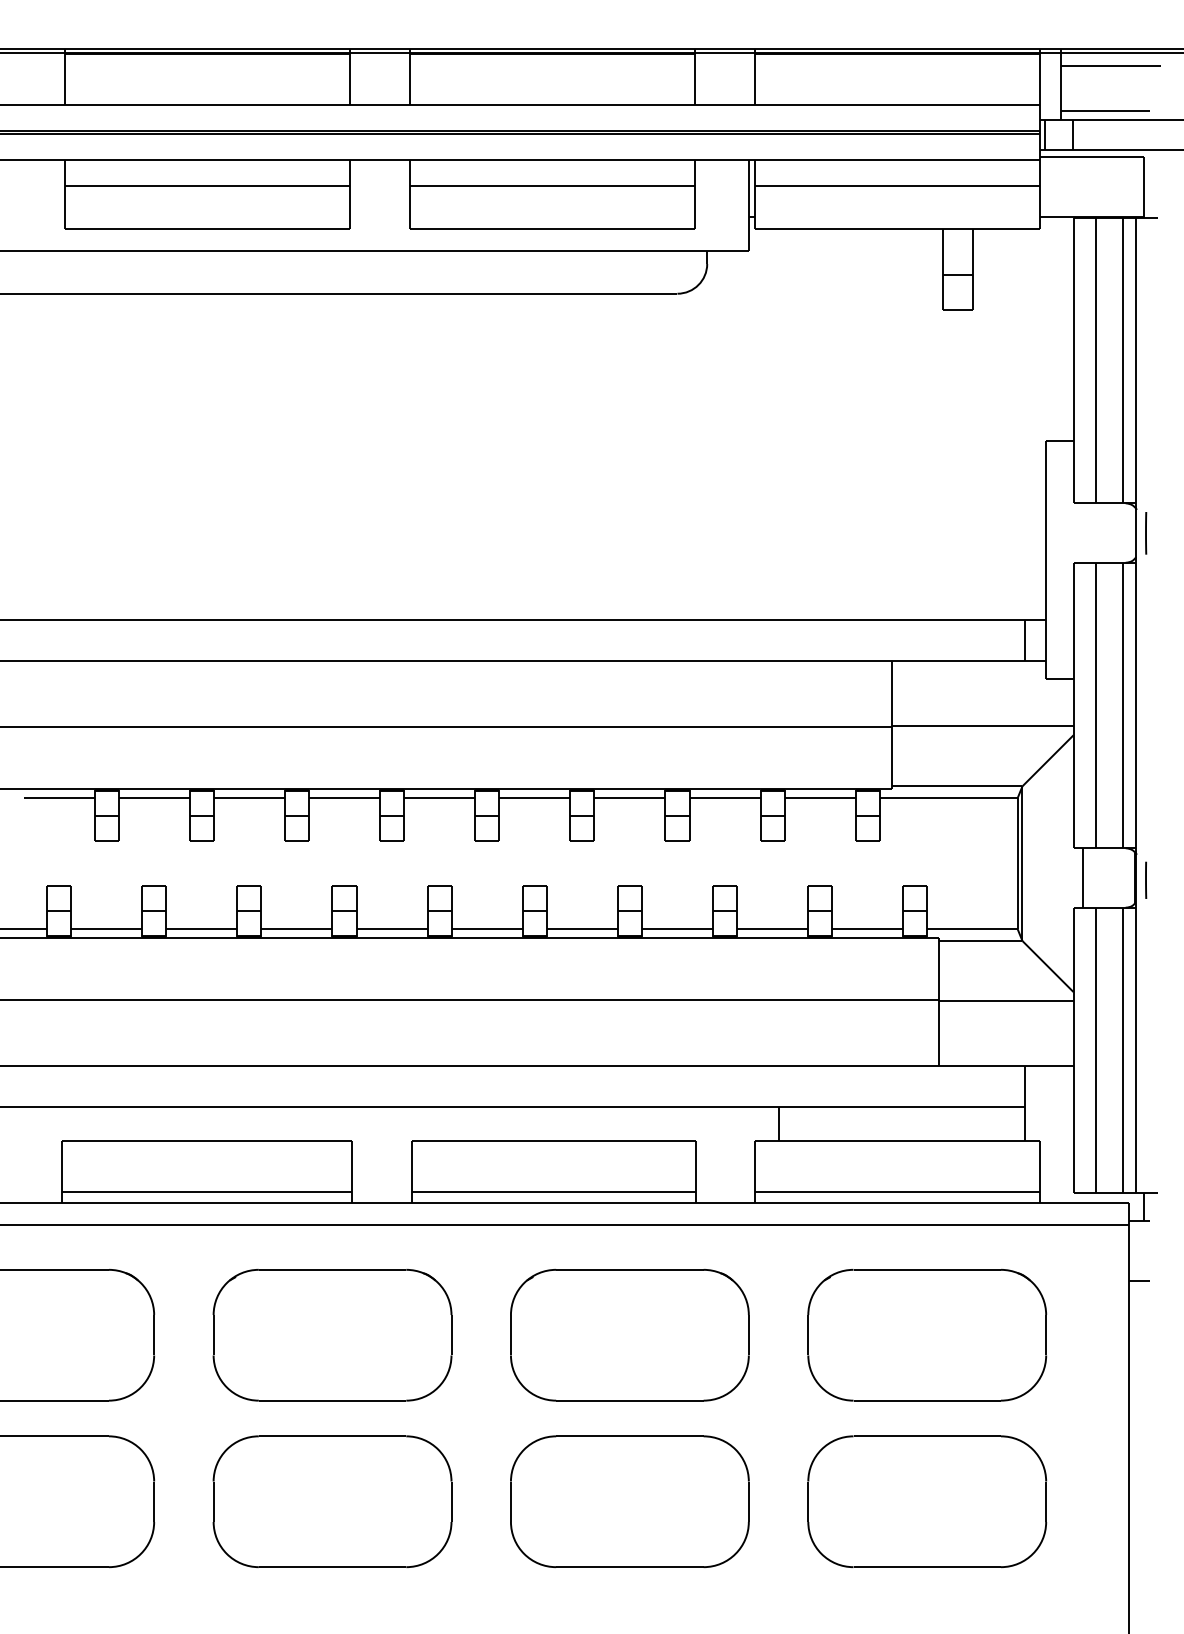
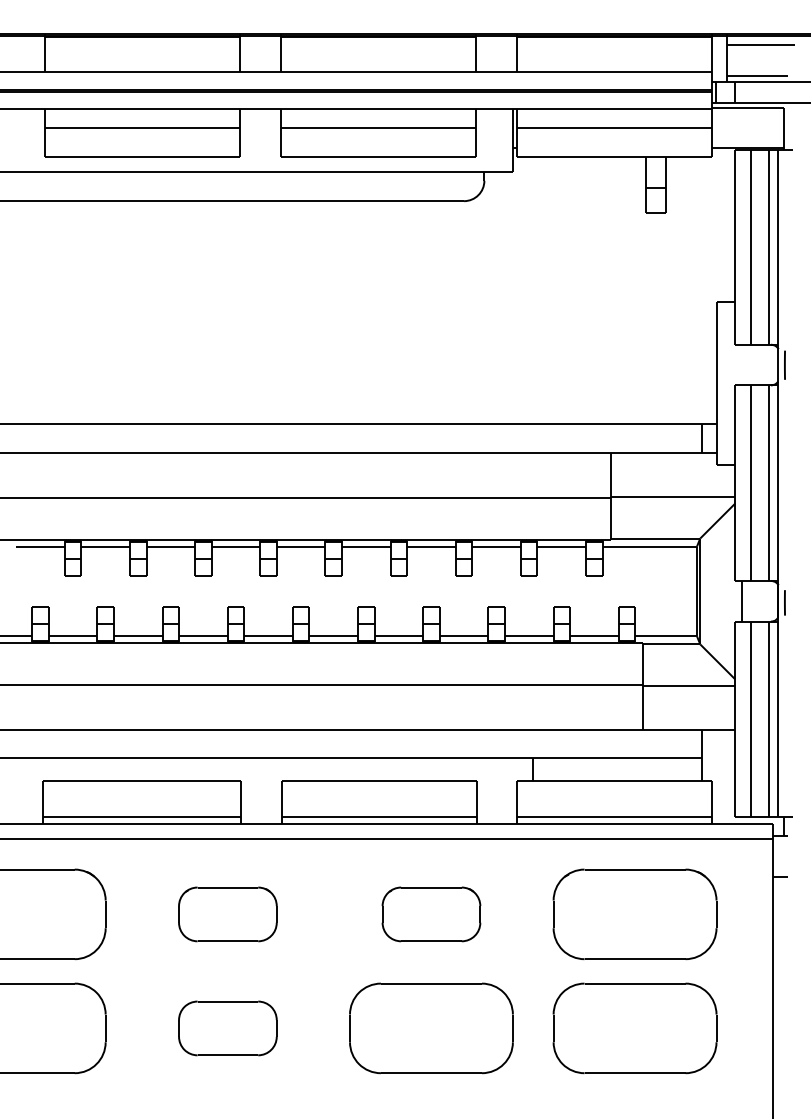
part: (332, 1335) -> (227, 914), size x0.6
part: (629, 1335) -> (431, 914), size x0.6
part: (332, 1501) -> (227, 1028), size x0.6

